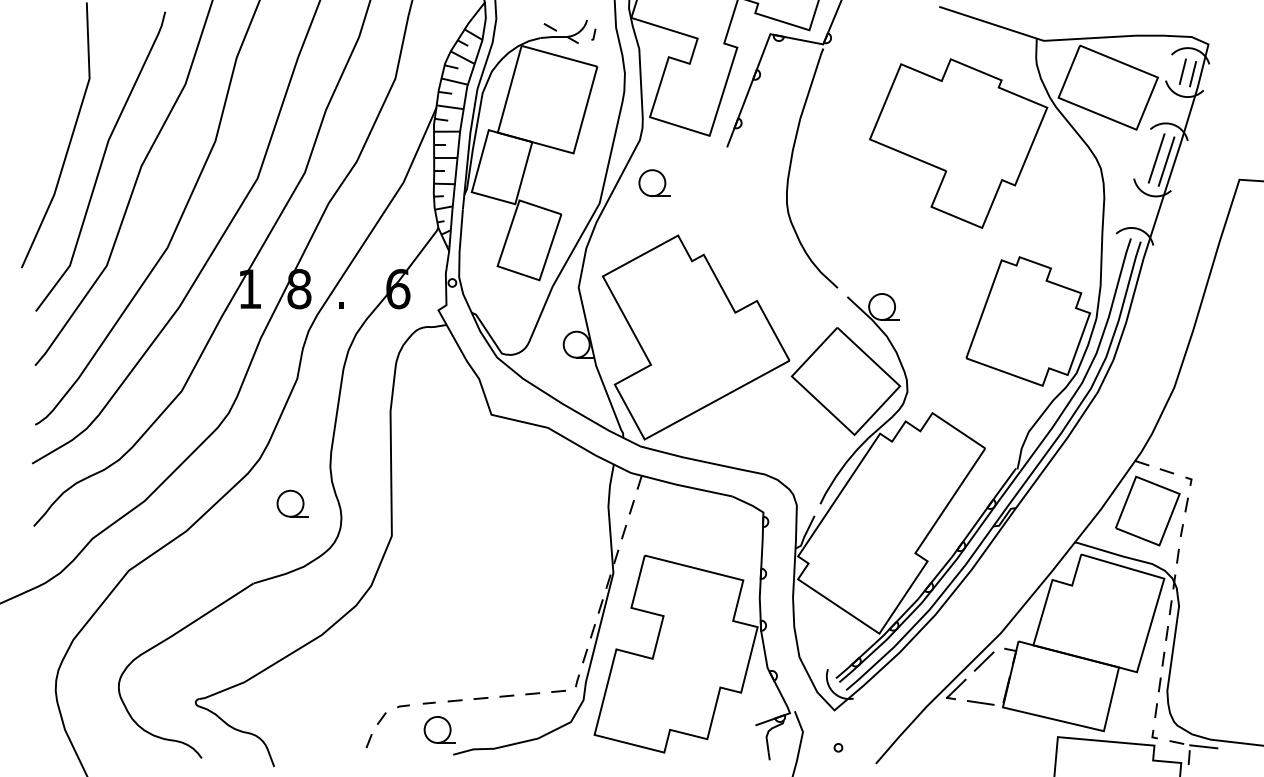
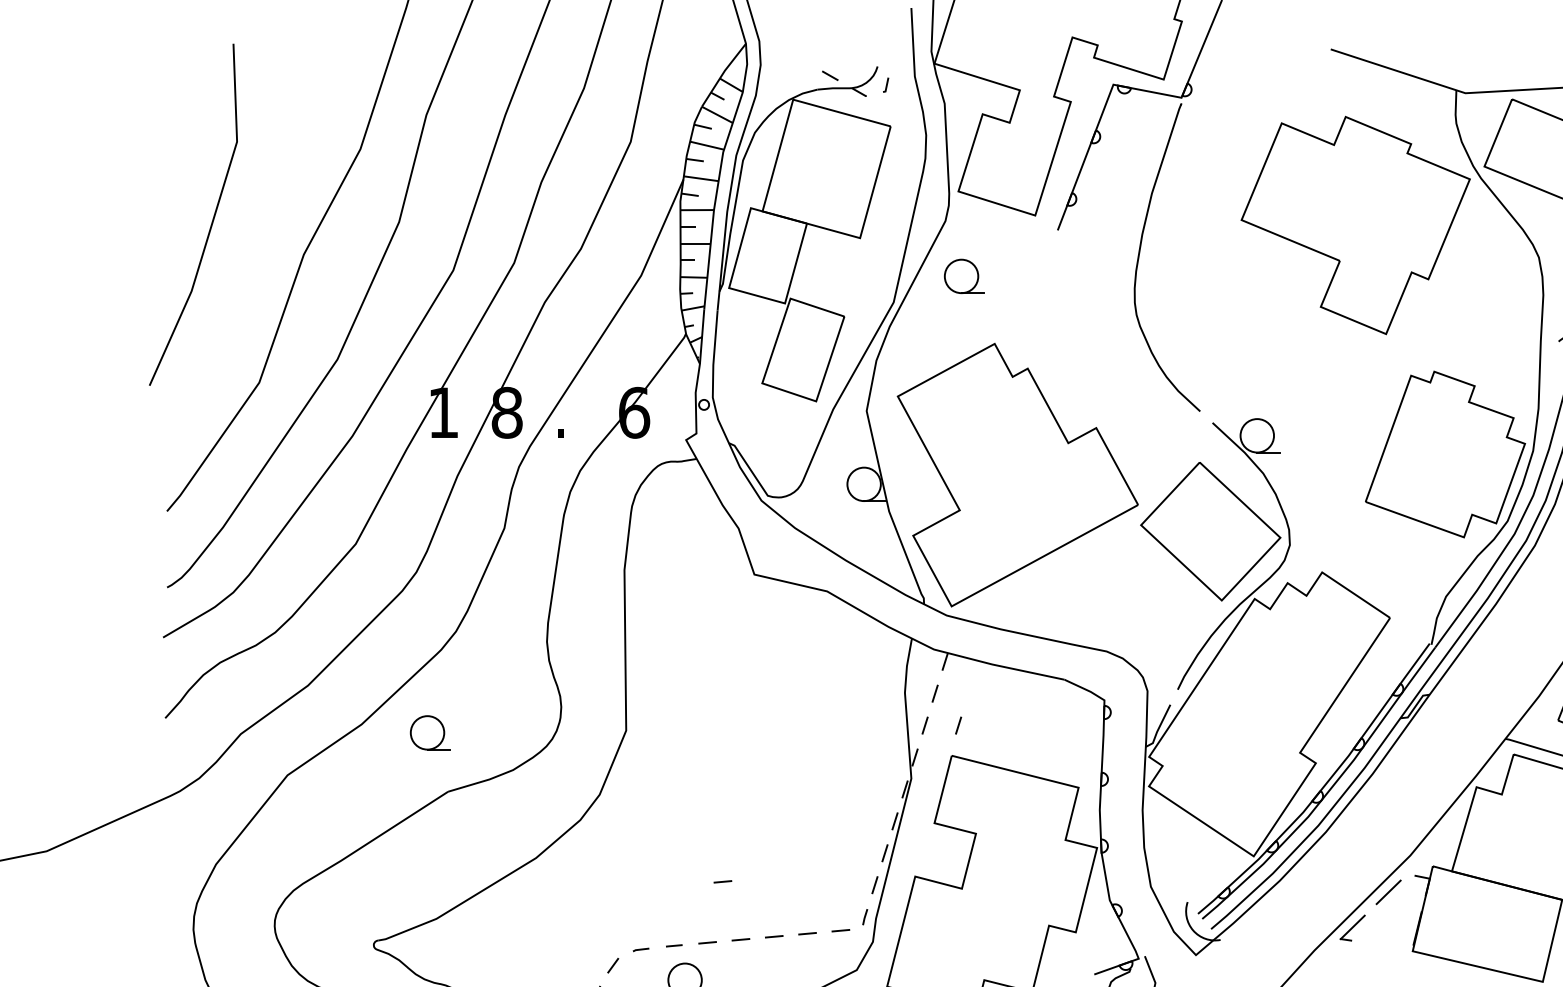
curve: (101, 161) -> (252, 248), removed
part: (292, 503) -> (430, 732), moved
line: (649, 531) -> (957, 724), added
line: (466, 653) -> (722, 881), added
line: (980, 702) -> (1383, 944), removed

